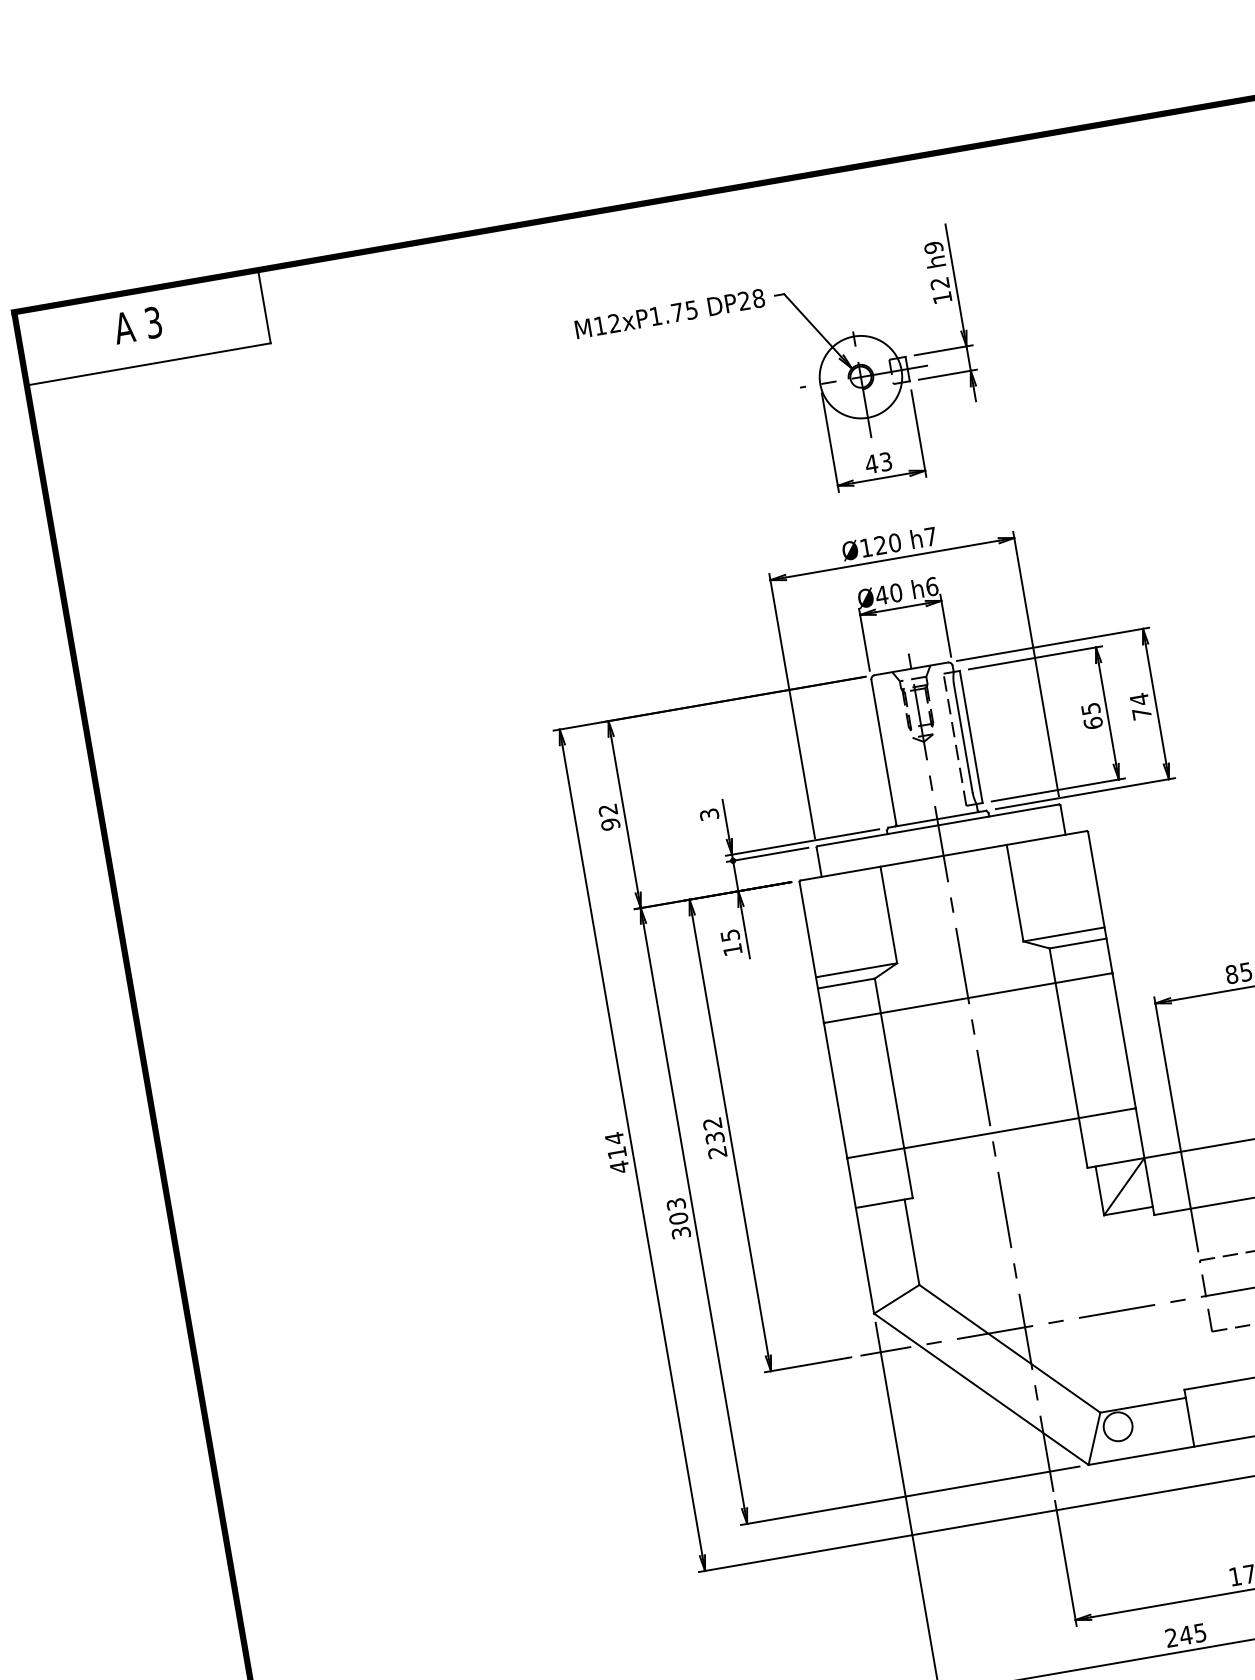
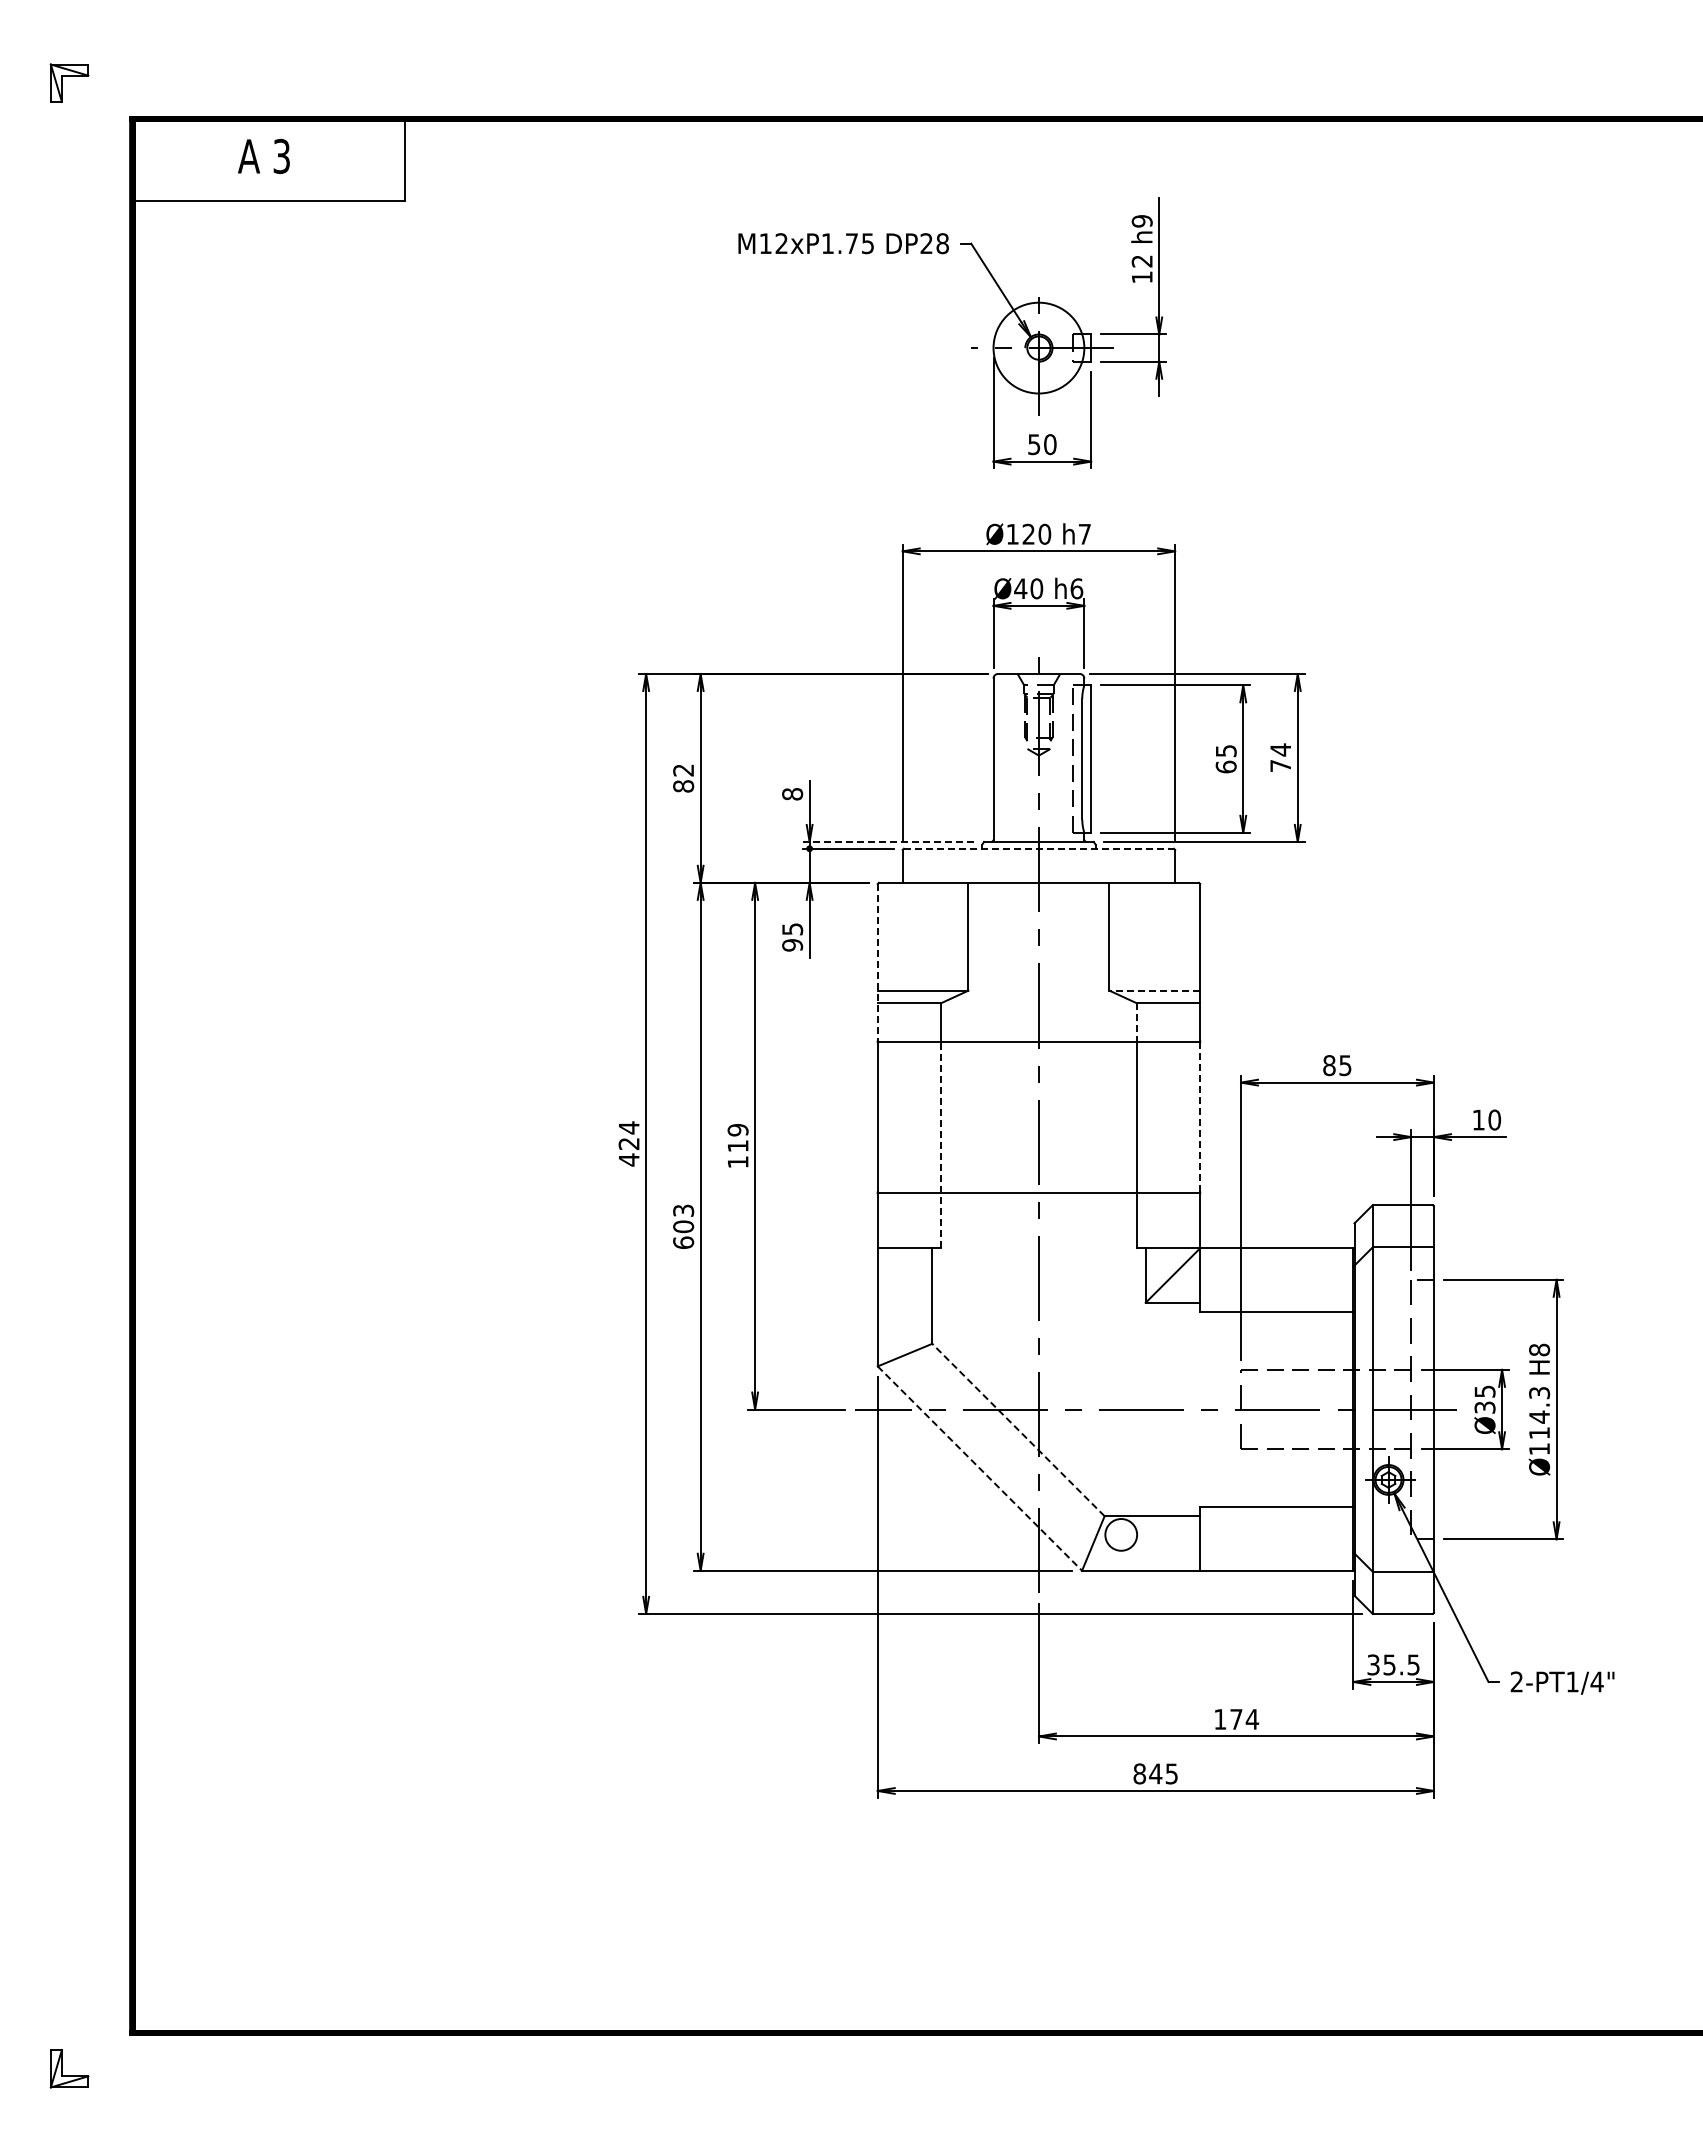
text: (878, 463) -> (1041, 444), 43 -> 50
text: (709, 814) -> (792, 794), 3 -> 8
text: (610, 824) -> (683, 786), 92 -> 82
line: (938, 825) -> (1039, 848), solid -> dashed
line: (802, 842) -> (888, 841), solid -> dashed
line: (1063, 934) -> (1154, 990), solid -> dashed
text: (732, 950) -> (792, 945), 15 -> 95
line: (811, 952) -> (877, 962), solid -> dashed
line: (1052, 965) -> (1136, 1022), solid -> dashed
line: (1124, 1040) -> (1200, 1117), solid -> dashed
line: (896, 1105) -> (941, 1144), solid -> dashed
text: (714, 1138) -> (737, 1146), 232 -> 119
text: (616, 1153) -> (628, 1144), 414 -> 424
text: (681, 1232) -> (683, 1242), 303 -> 603
line: (1010, 1349) -> (1018, 1430), solid -> dashed
line: (981, 1389) -> (980, 1468), solid -> dashed
text: (1171, 1637) -> (1139, 1773), 245 -> 845

